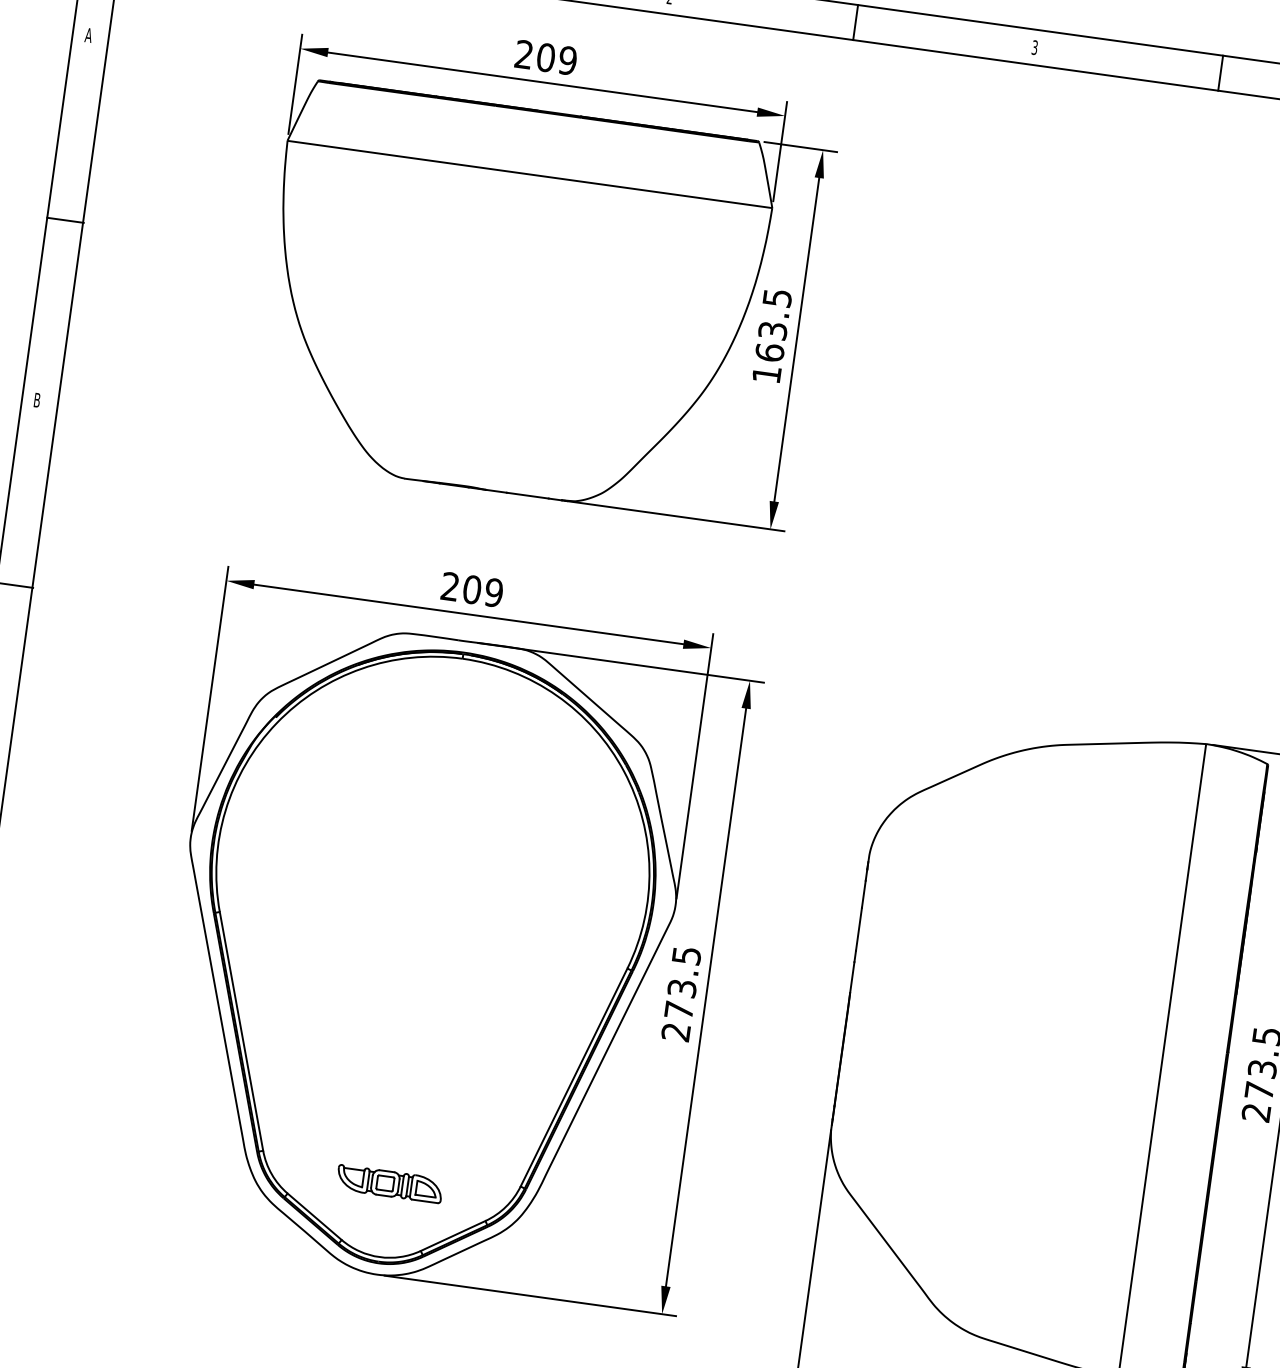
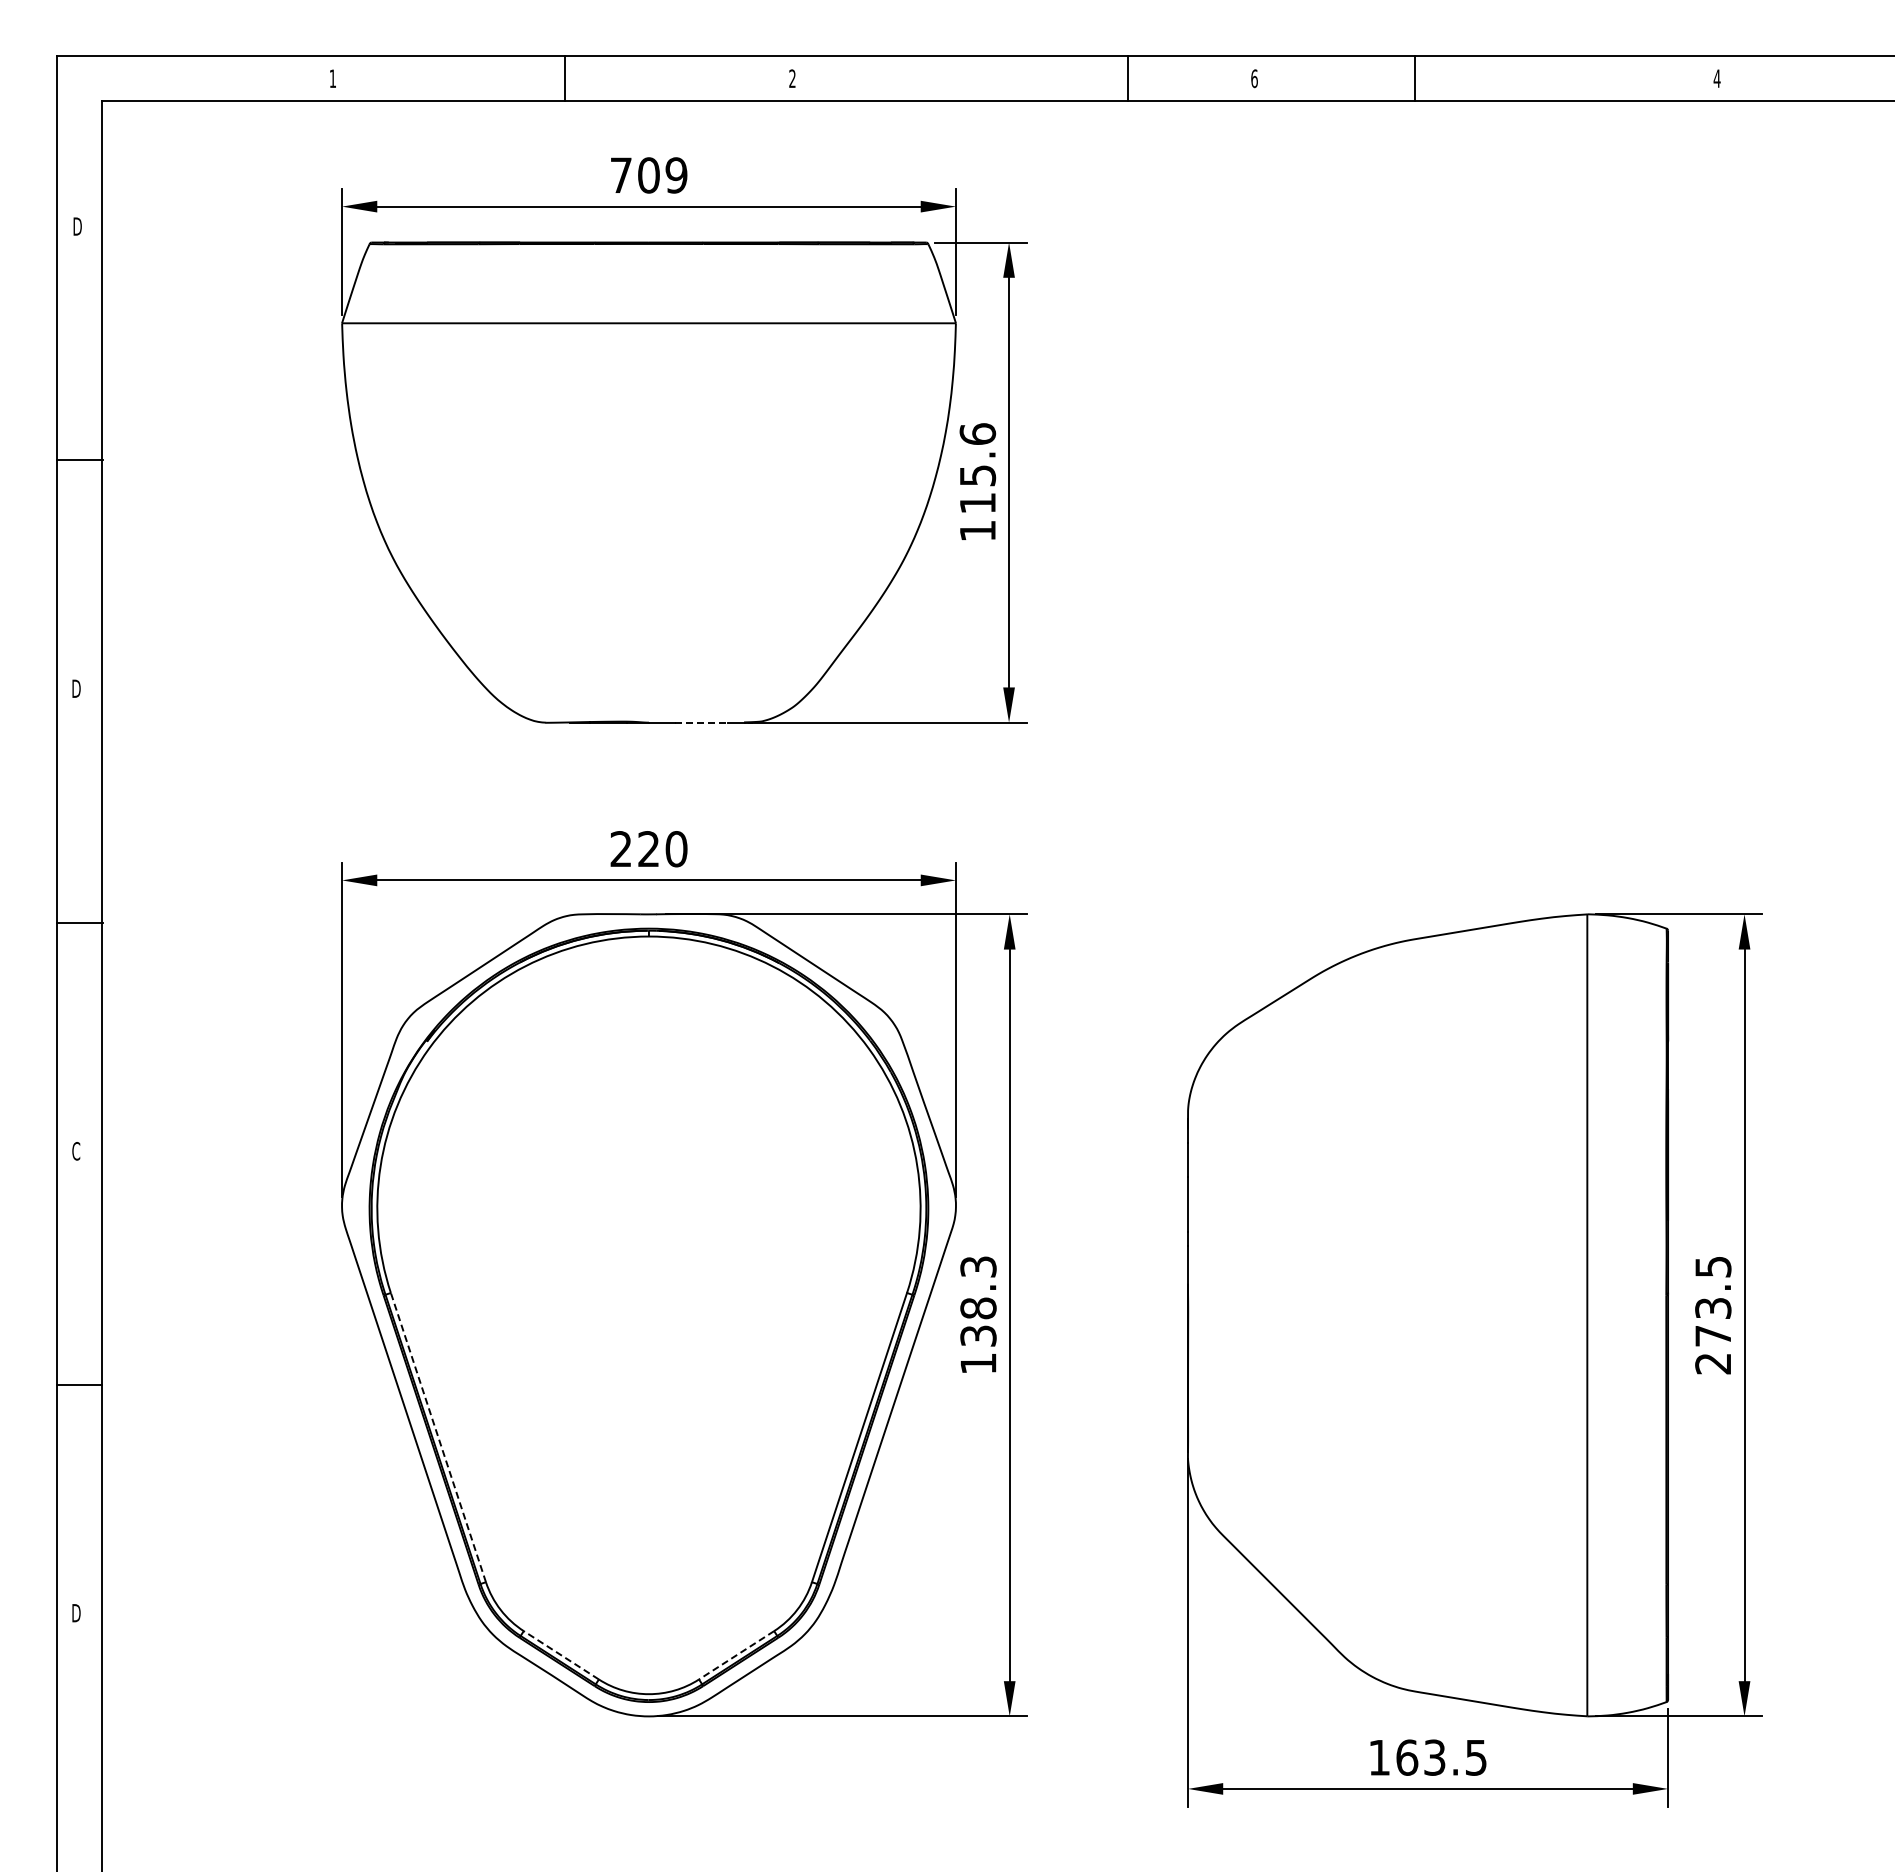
line: (855, 22) -> (1128, 78), moved
text: (88, 35) -> (76, 226), A -> D
text: (1034, 47) -> (1254, 78), 3 -> 6
text: (523, 53) -> (620, 174), 209 -> 709
line: (1220, 73) -> (1414, 78), moved
text: (773, 325) -> (977, 468), 163.5 -> 115.6
text: (37, 400) -> (76, 688), B -> D
line: (527, 495) -> (701, 722), solid -> dashed
text: (482, 591) -> (662, 849), 209 -> 220
text: (681, 994) -> (978, 1315), 273.5 -> 138.3
line: (241, 1031) -> (438, 1437), solid -> dashed
part: (389, 1183) -> (648, 1601), removed
line: (314, 1216) -> (561, 1655), solid -> dashed
line: (453, 1236) -> (736, 1655), solid -> dashed

